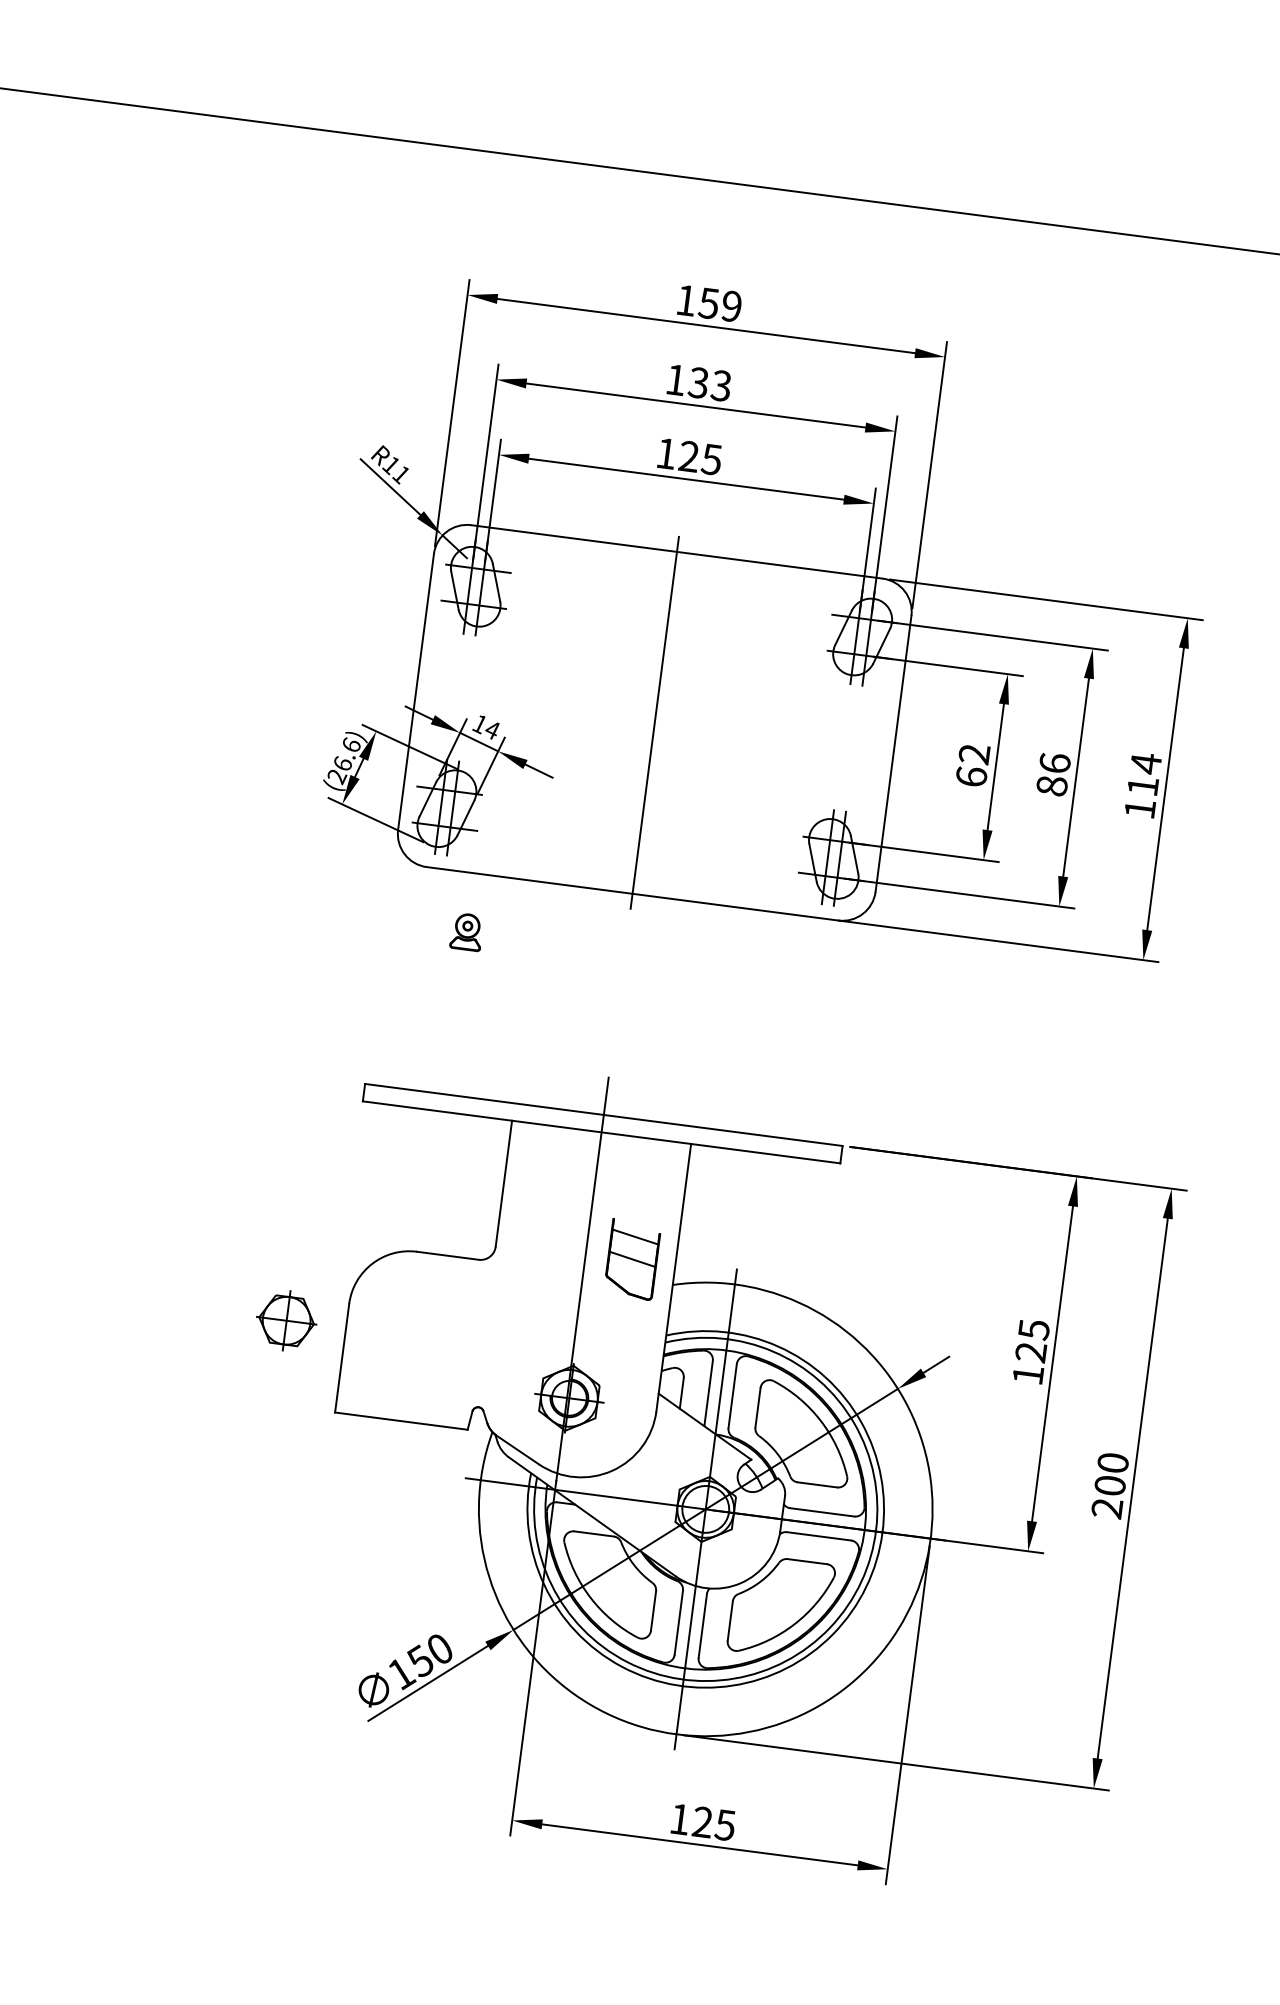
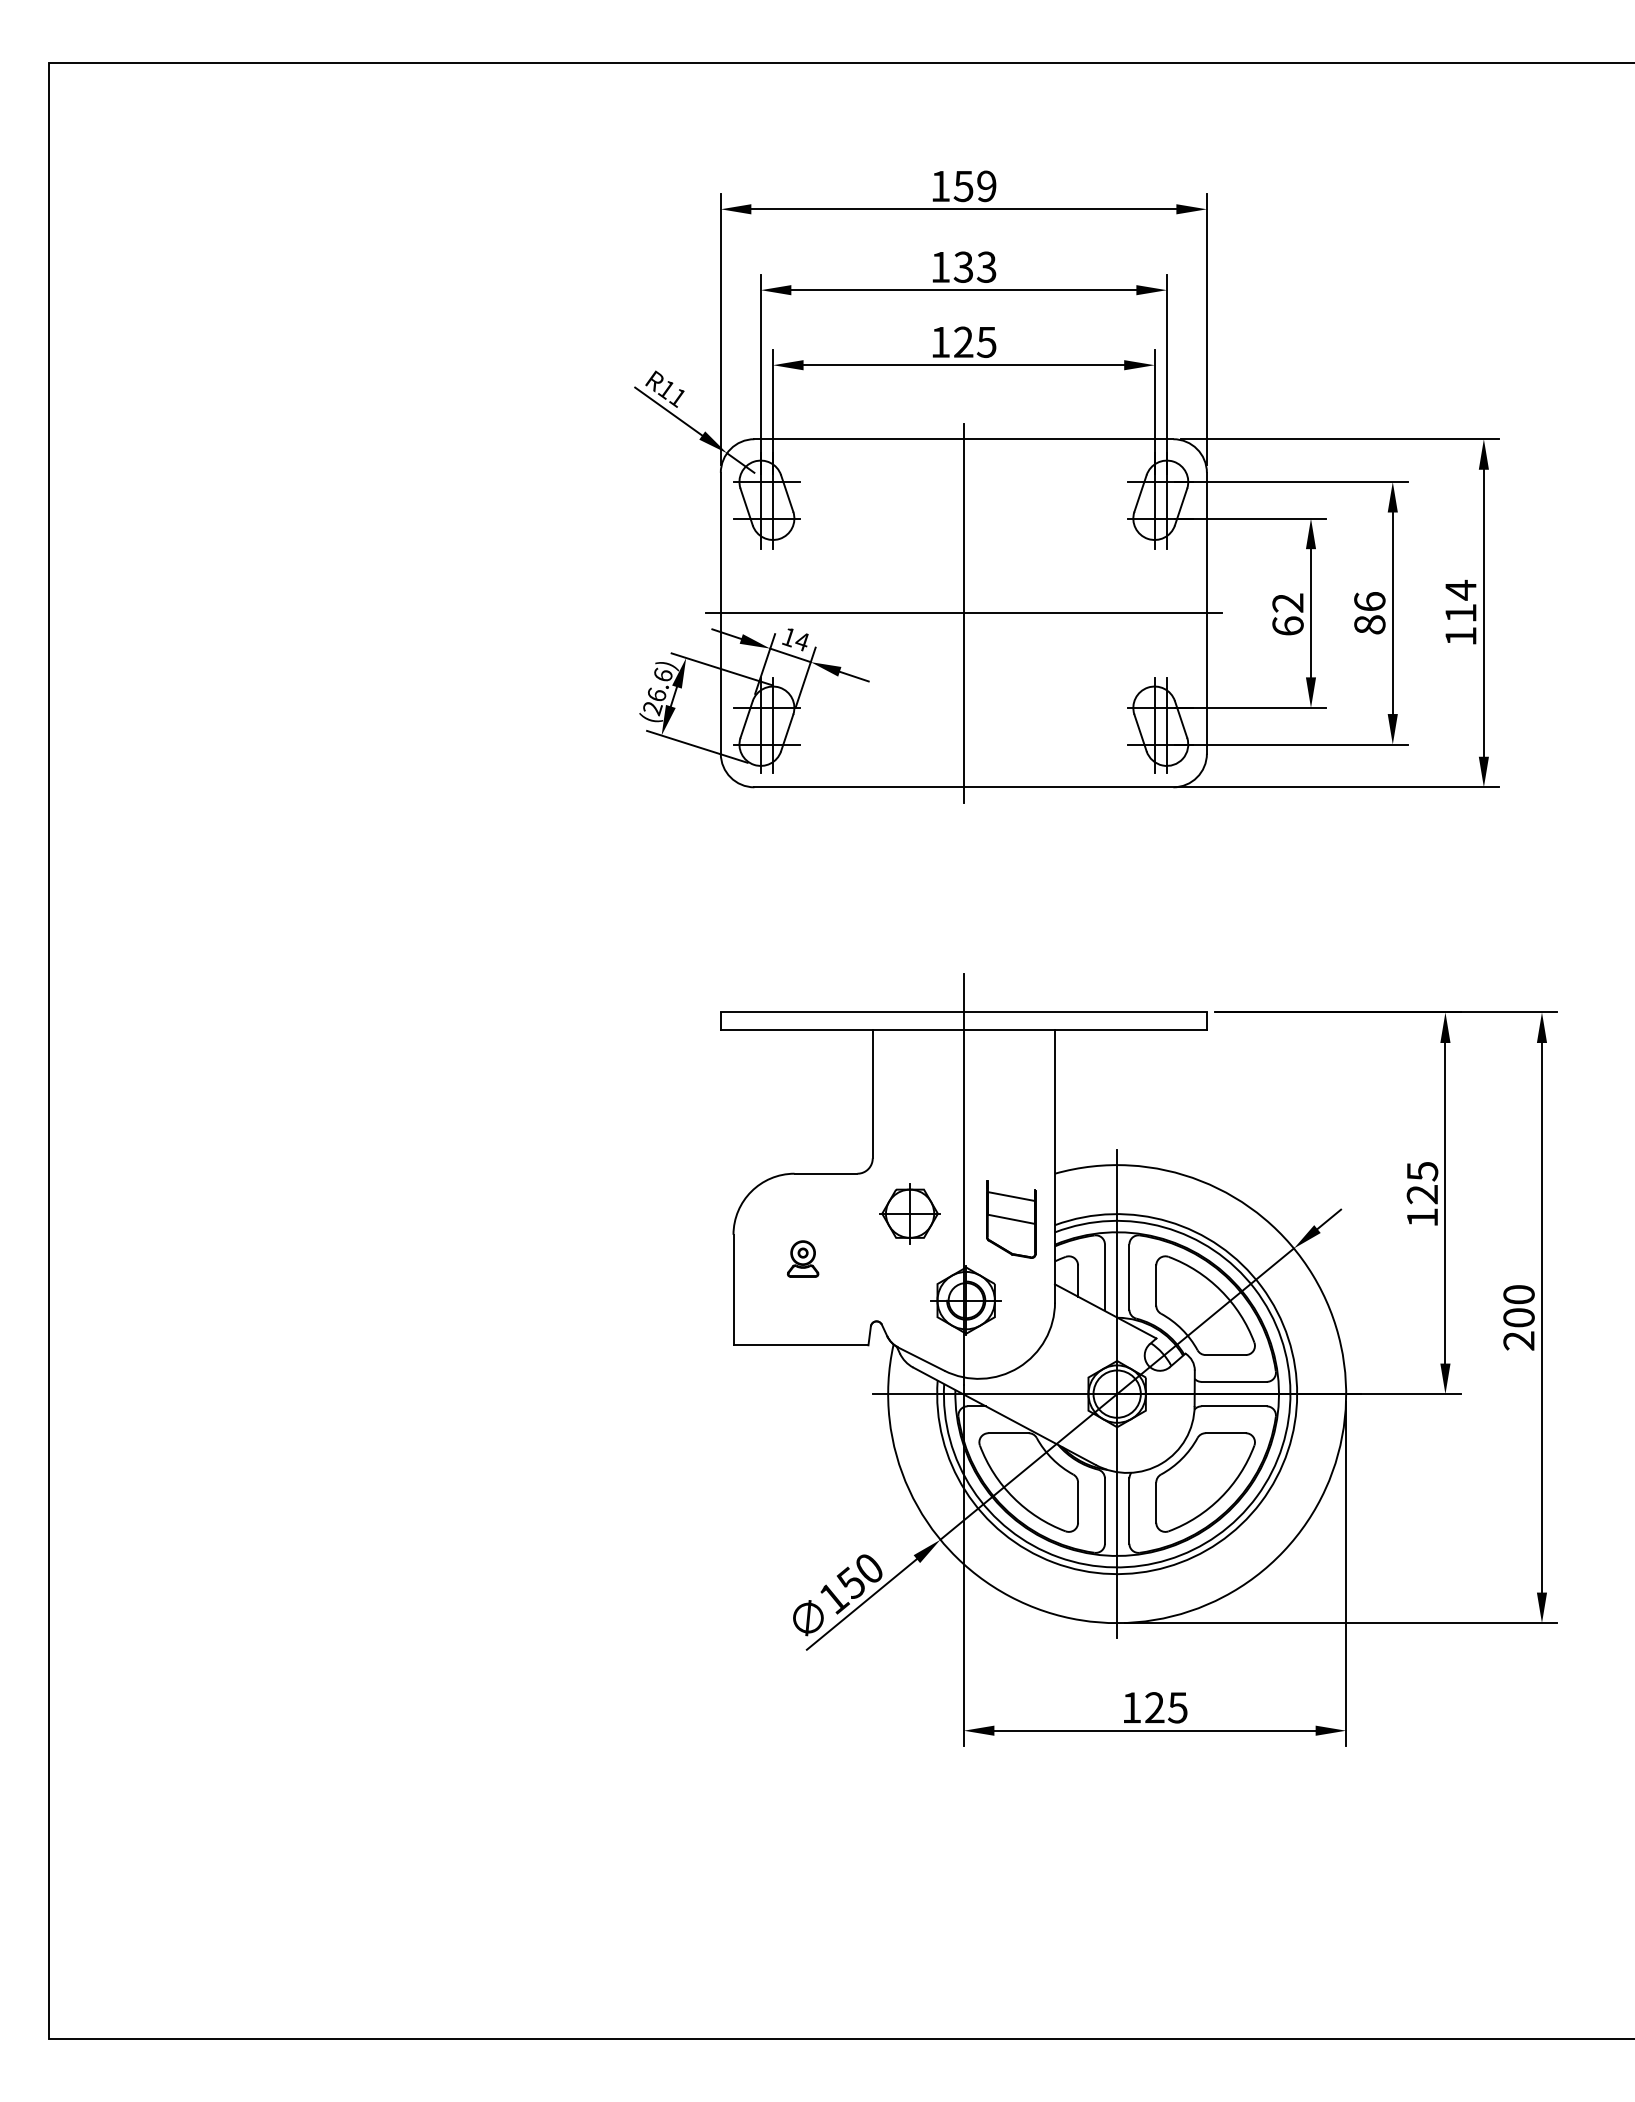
line: (654, 723) -> (963, 613), added
part: (467, 931) -> (803, 1258), moved
part: (632, 1259) -> (1011, 1219), moved
part: (286, 1320) -> (909, 1213), moved

